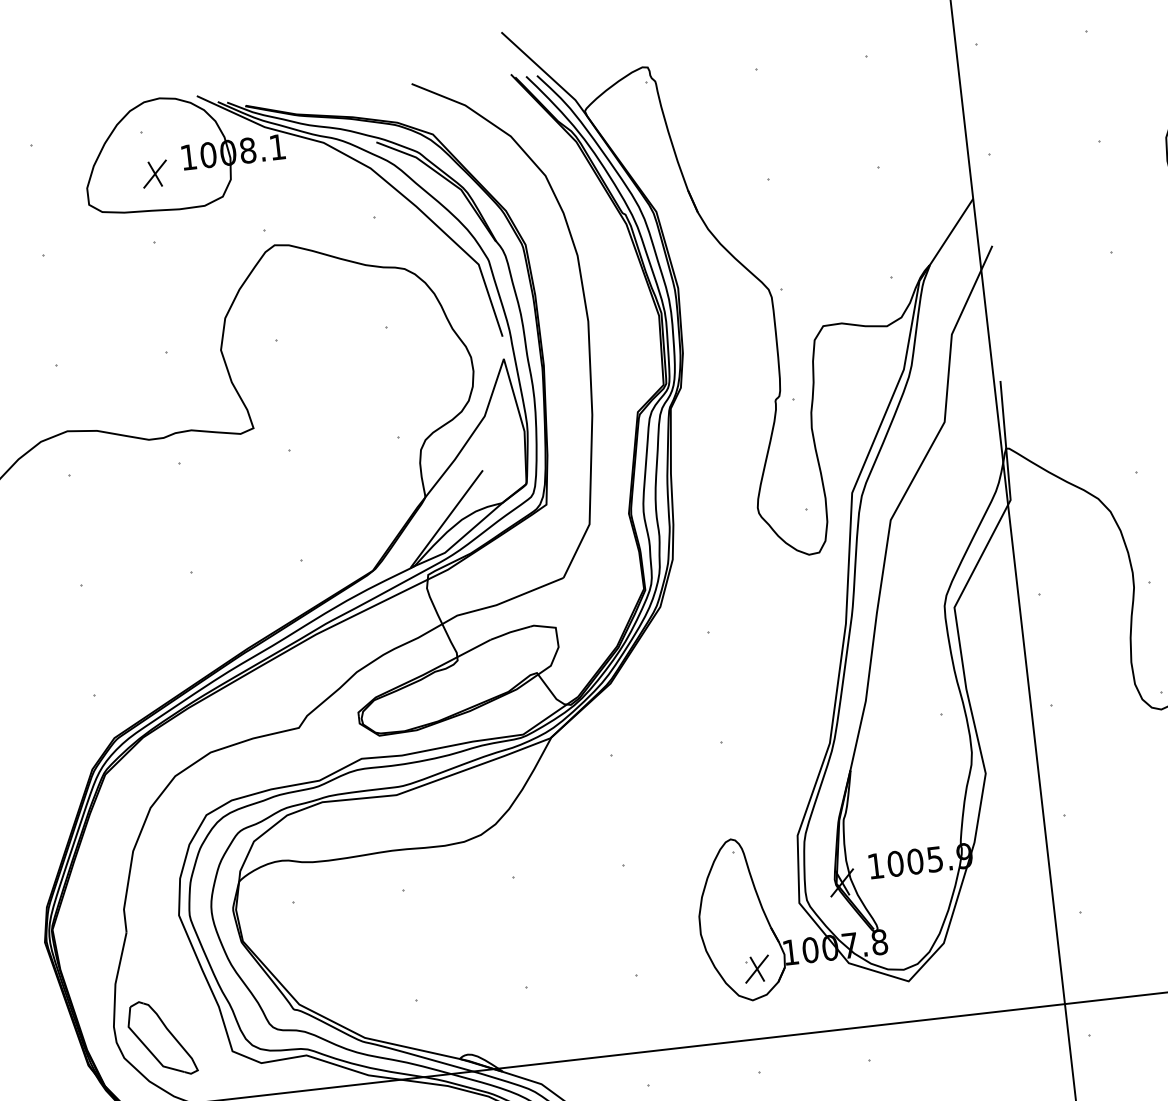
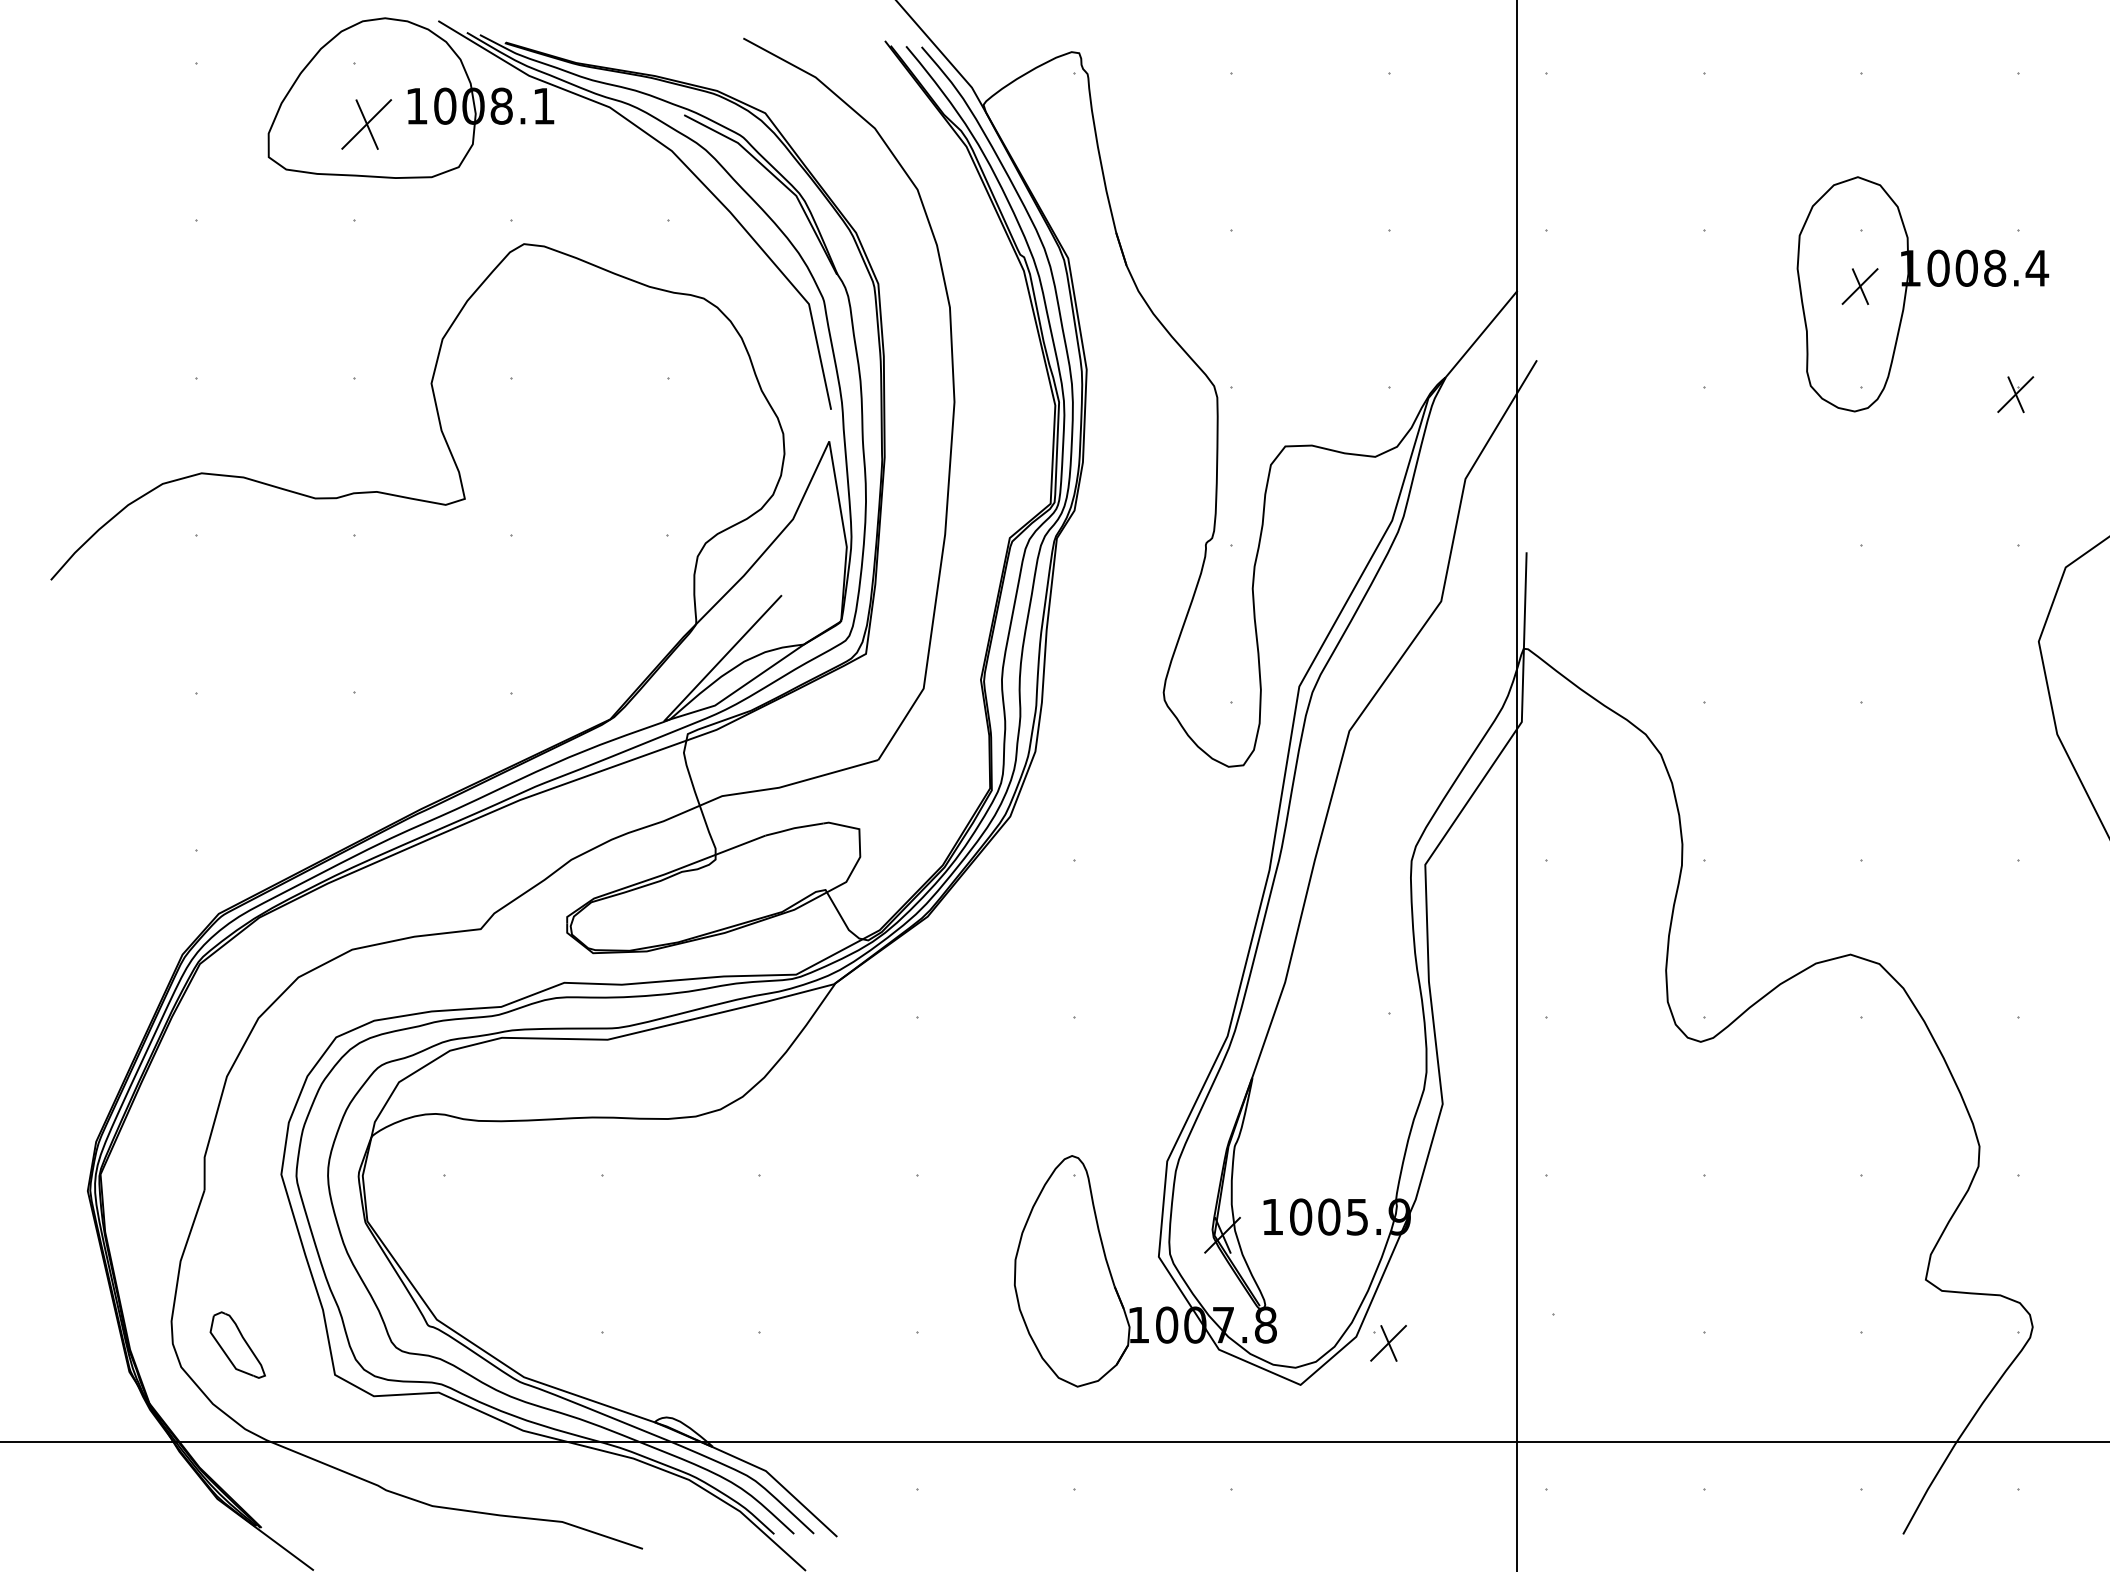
part: (154, 174) -> (366, 124), size x1.4
part: (757, 969) -> (1388, 1343), moved
part: (161, 1037) -> (237, 1344), size x0.6

